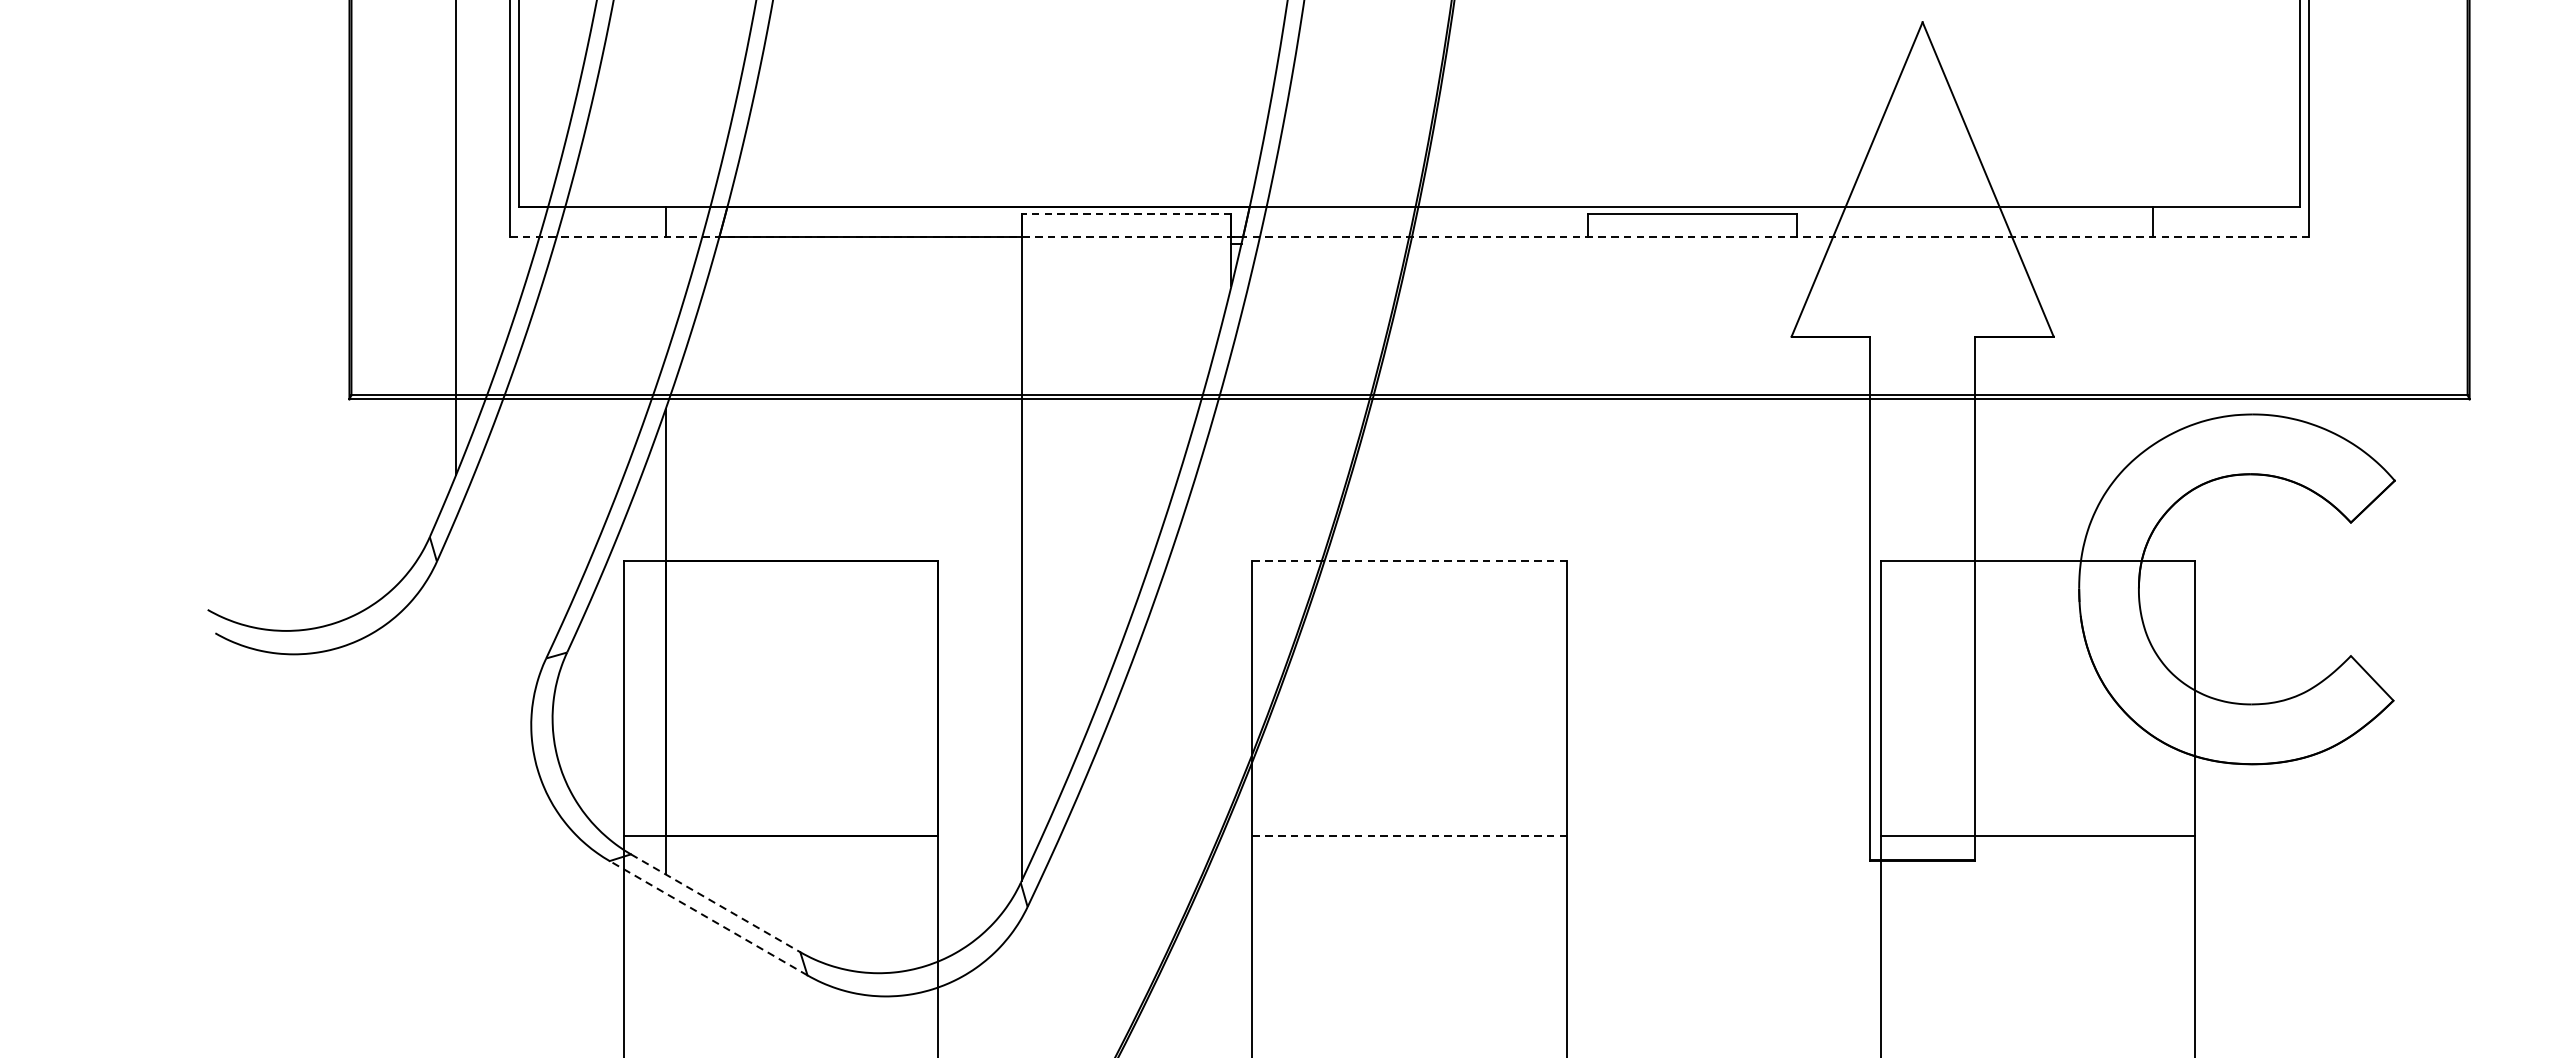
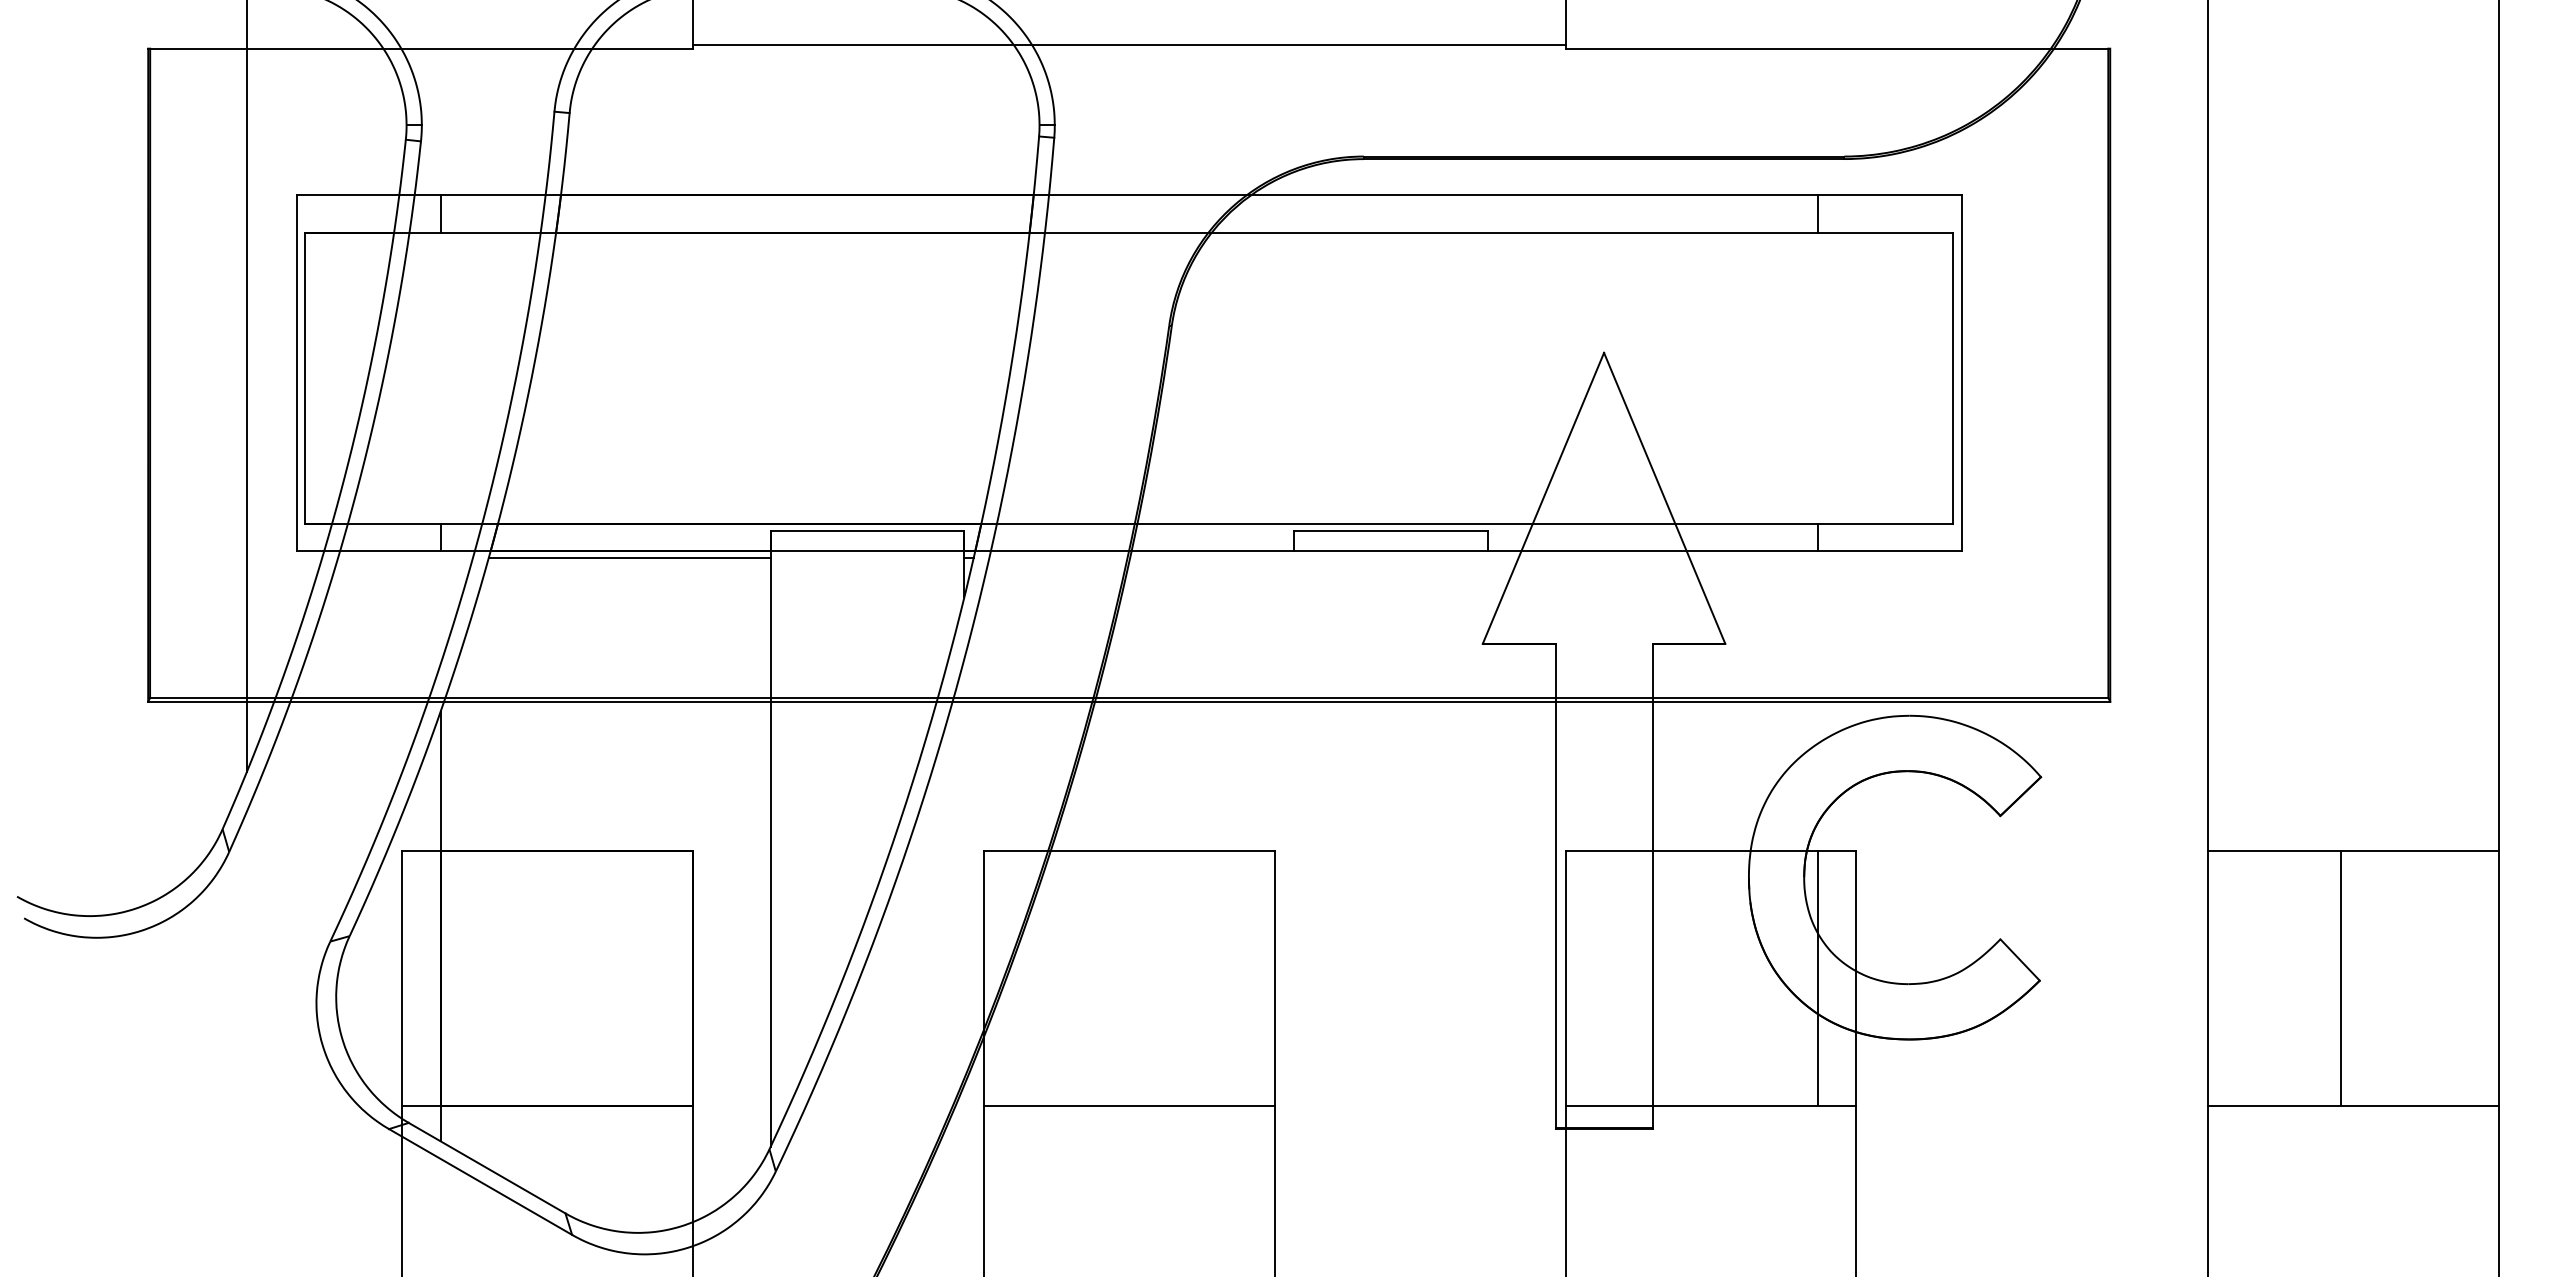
line: (1126, 214) -> (867, 530), dashed -> solid
line: (1409, 236) -> (1129, 551), dashed -> solid
line: (869, 243) -> (629, 557), added
line: (1409, 561) -> (1129, 851), dashed -> solid
line: (2153, 698) -> (1817, 978), added
line: (1409, 835) -> (1129, 1105), dashed -> solid
line: (716, 903) -> (487, 1168), dashed -> solid
line: (708, 918) -> (480, 1182), dashed -> solid

